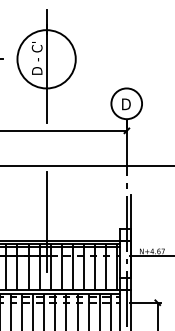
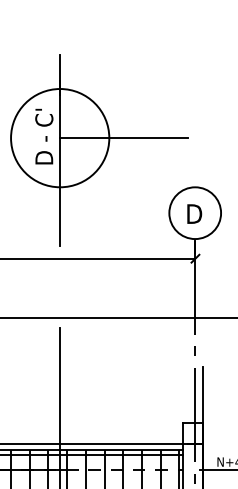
line: (84, 59) -> (124, 138), added

